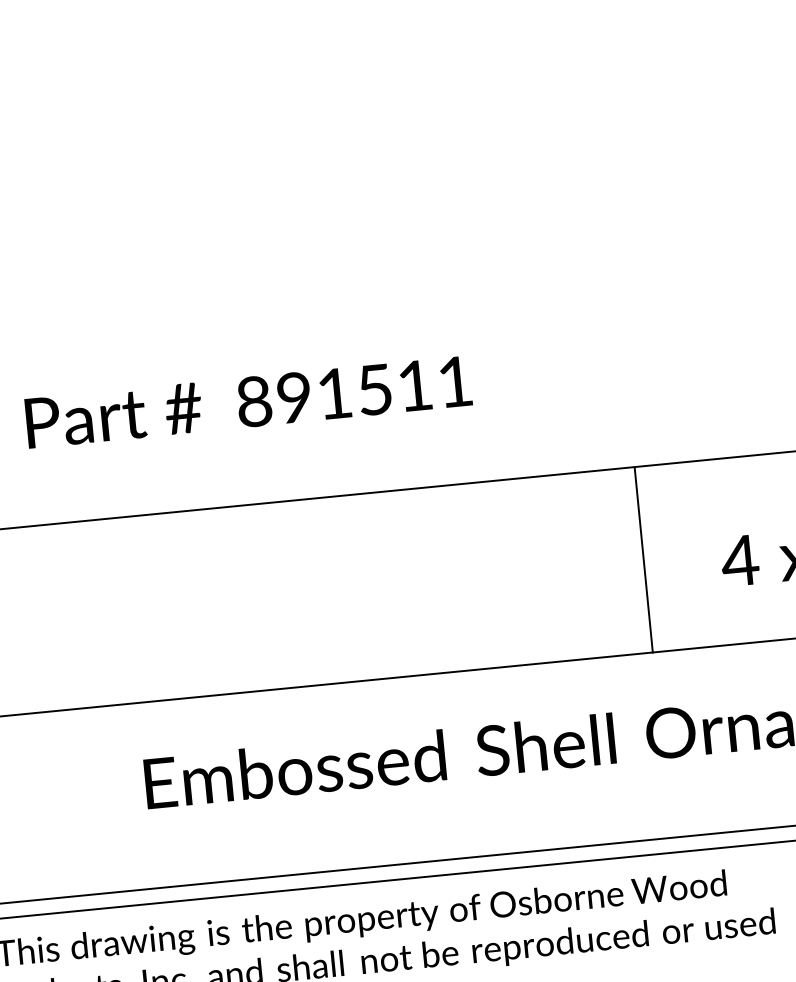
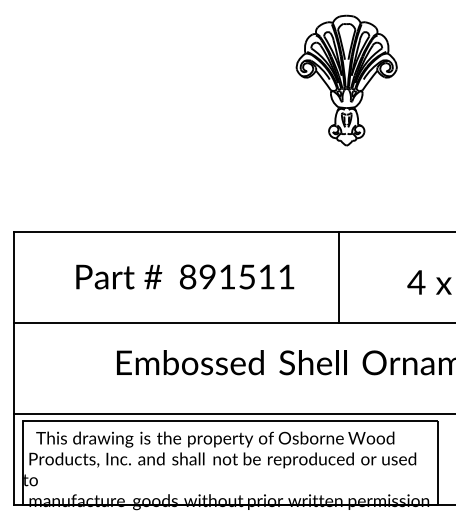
part: (557, 163) -> (346, 80), added
text: (249, 401) -> (185, 276), moved
line: (643, 557) -> (338, 276), moved

